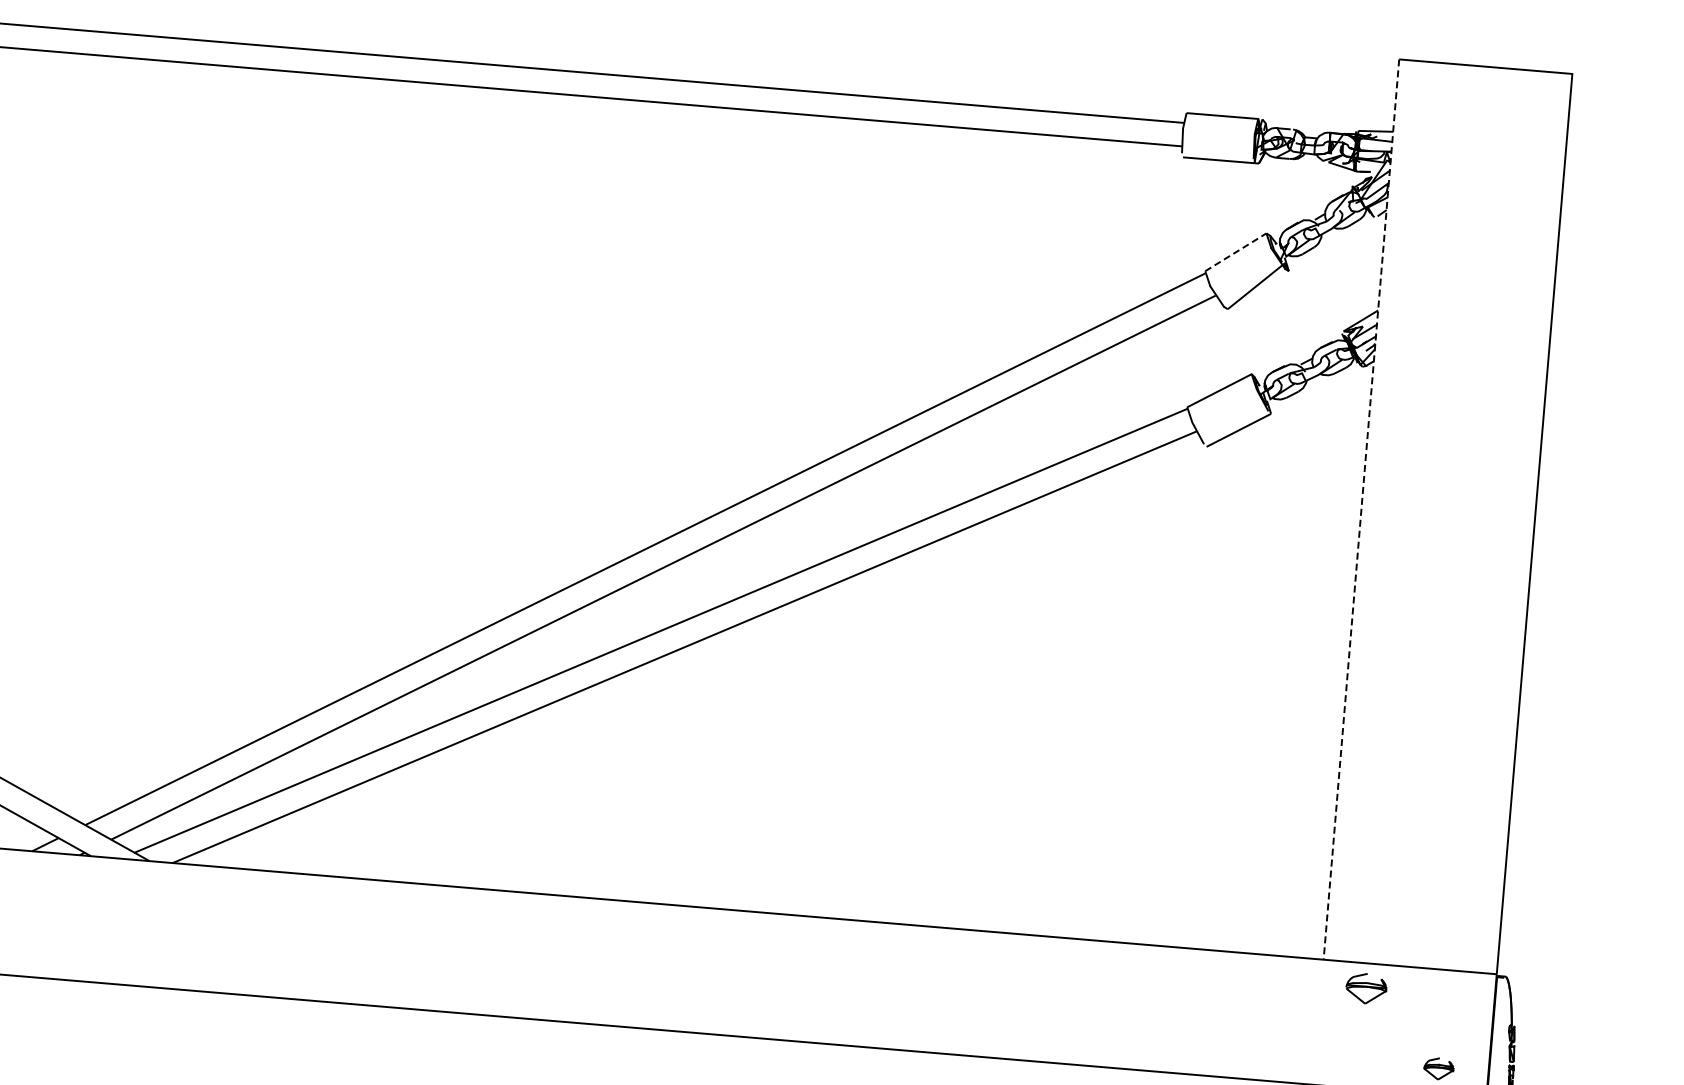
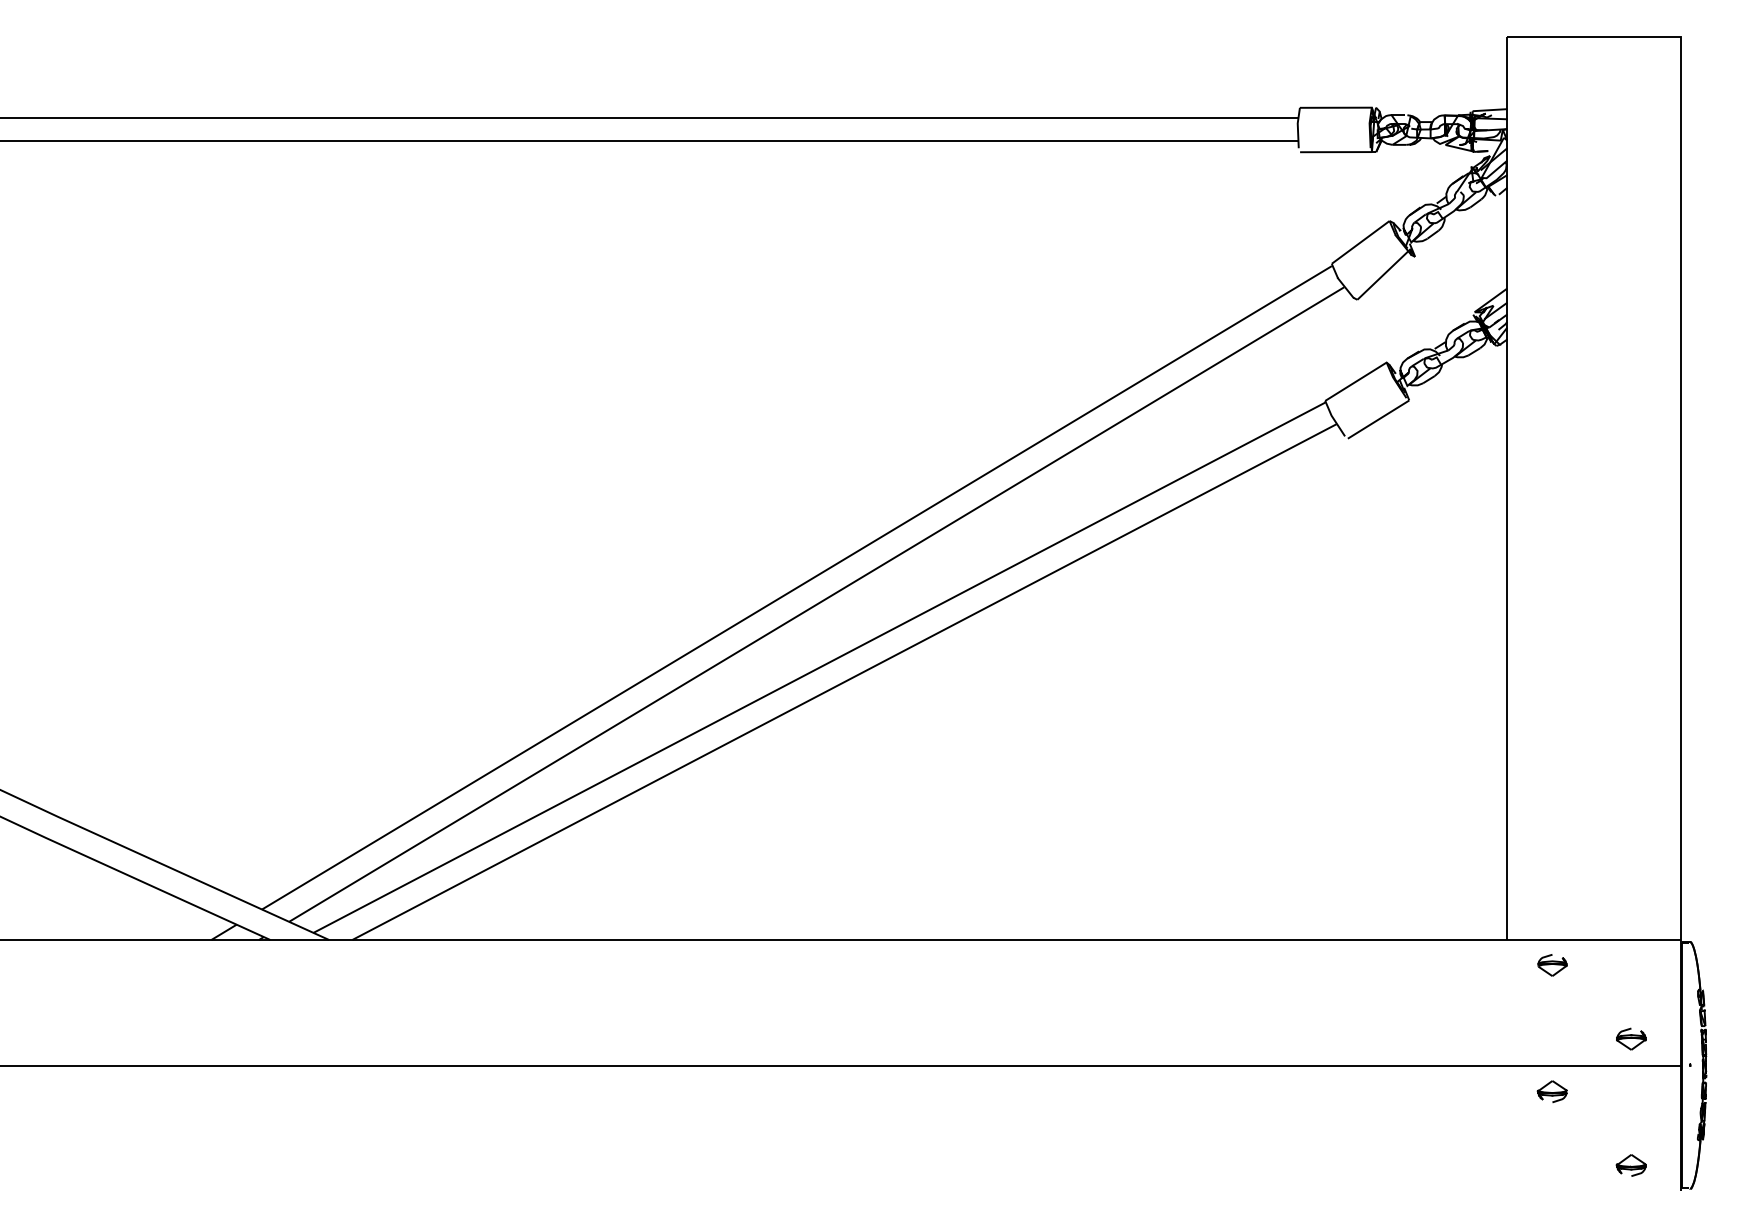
line: (1235, 252) -> (1360, 242), dashed -> solid
line: (1361, 509) -> (1507, 488), dashed -> solid
part: (1366, 988) -> (1552, 965), size x0.71

